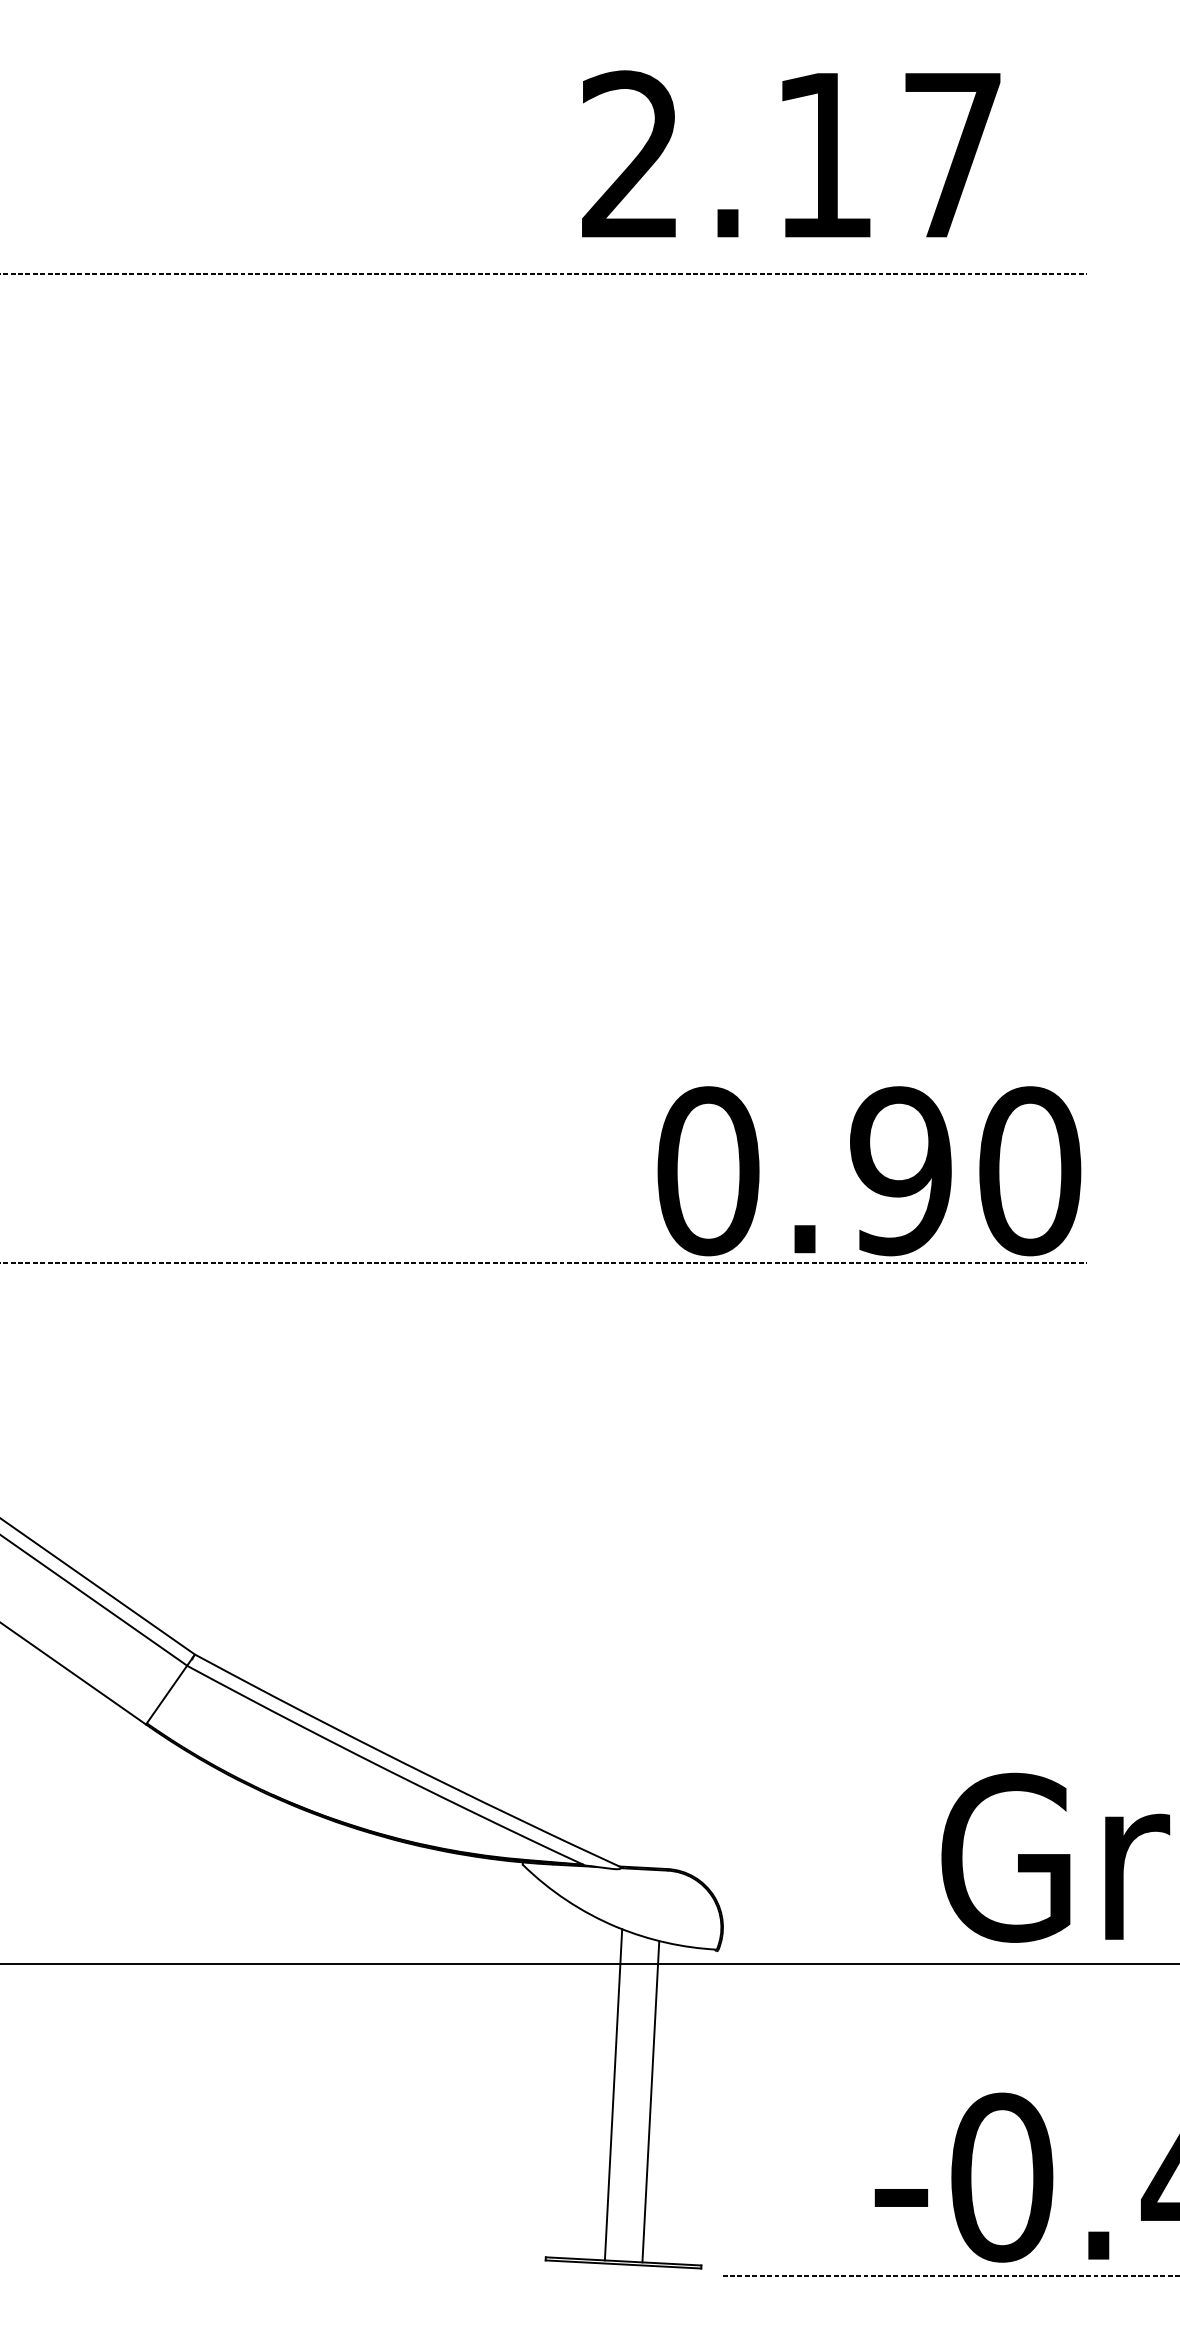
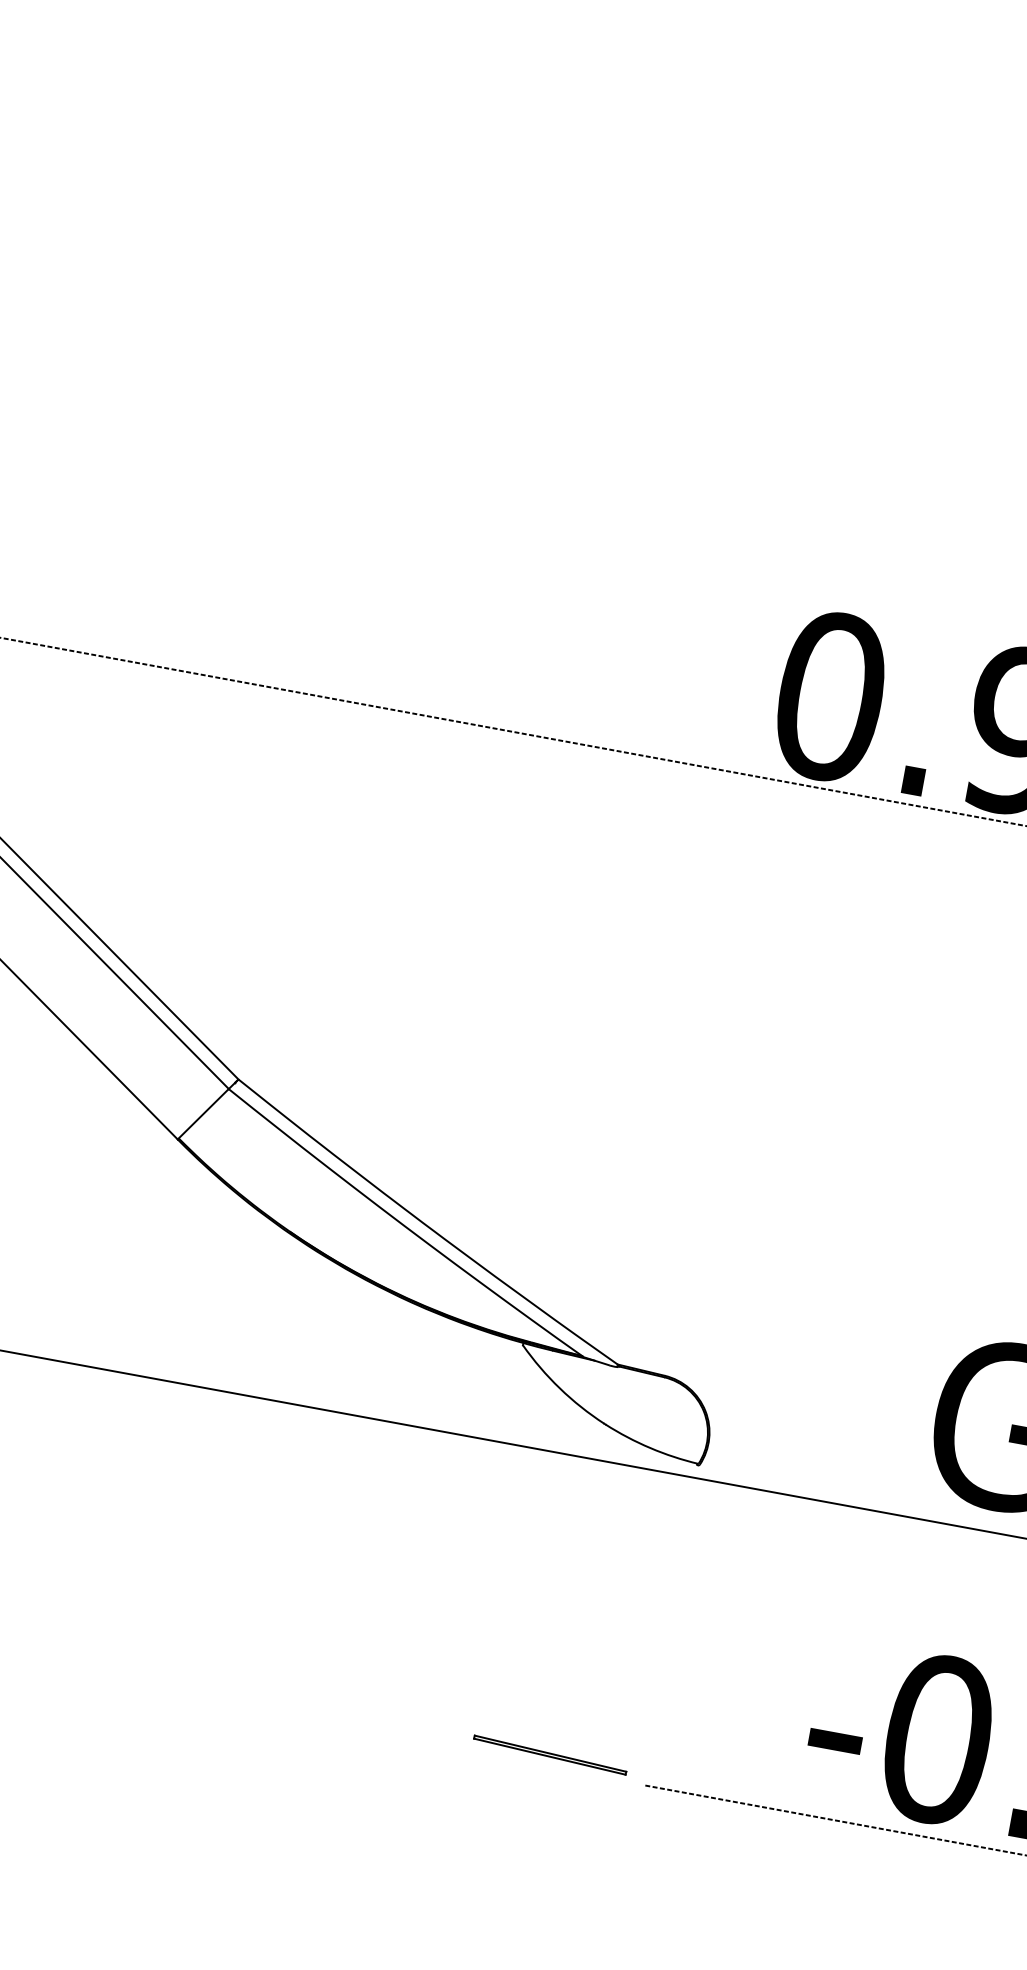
line: (613, 2094) -> (570, 1587), removed
line: (650, 2101) -> (605, 1601), removed

